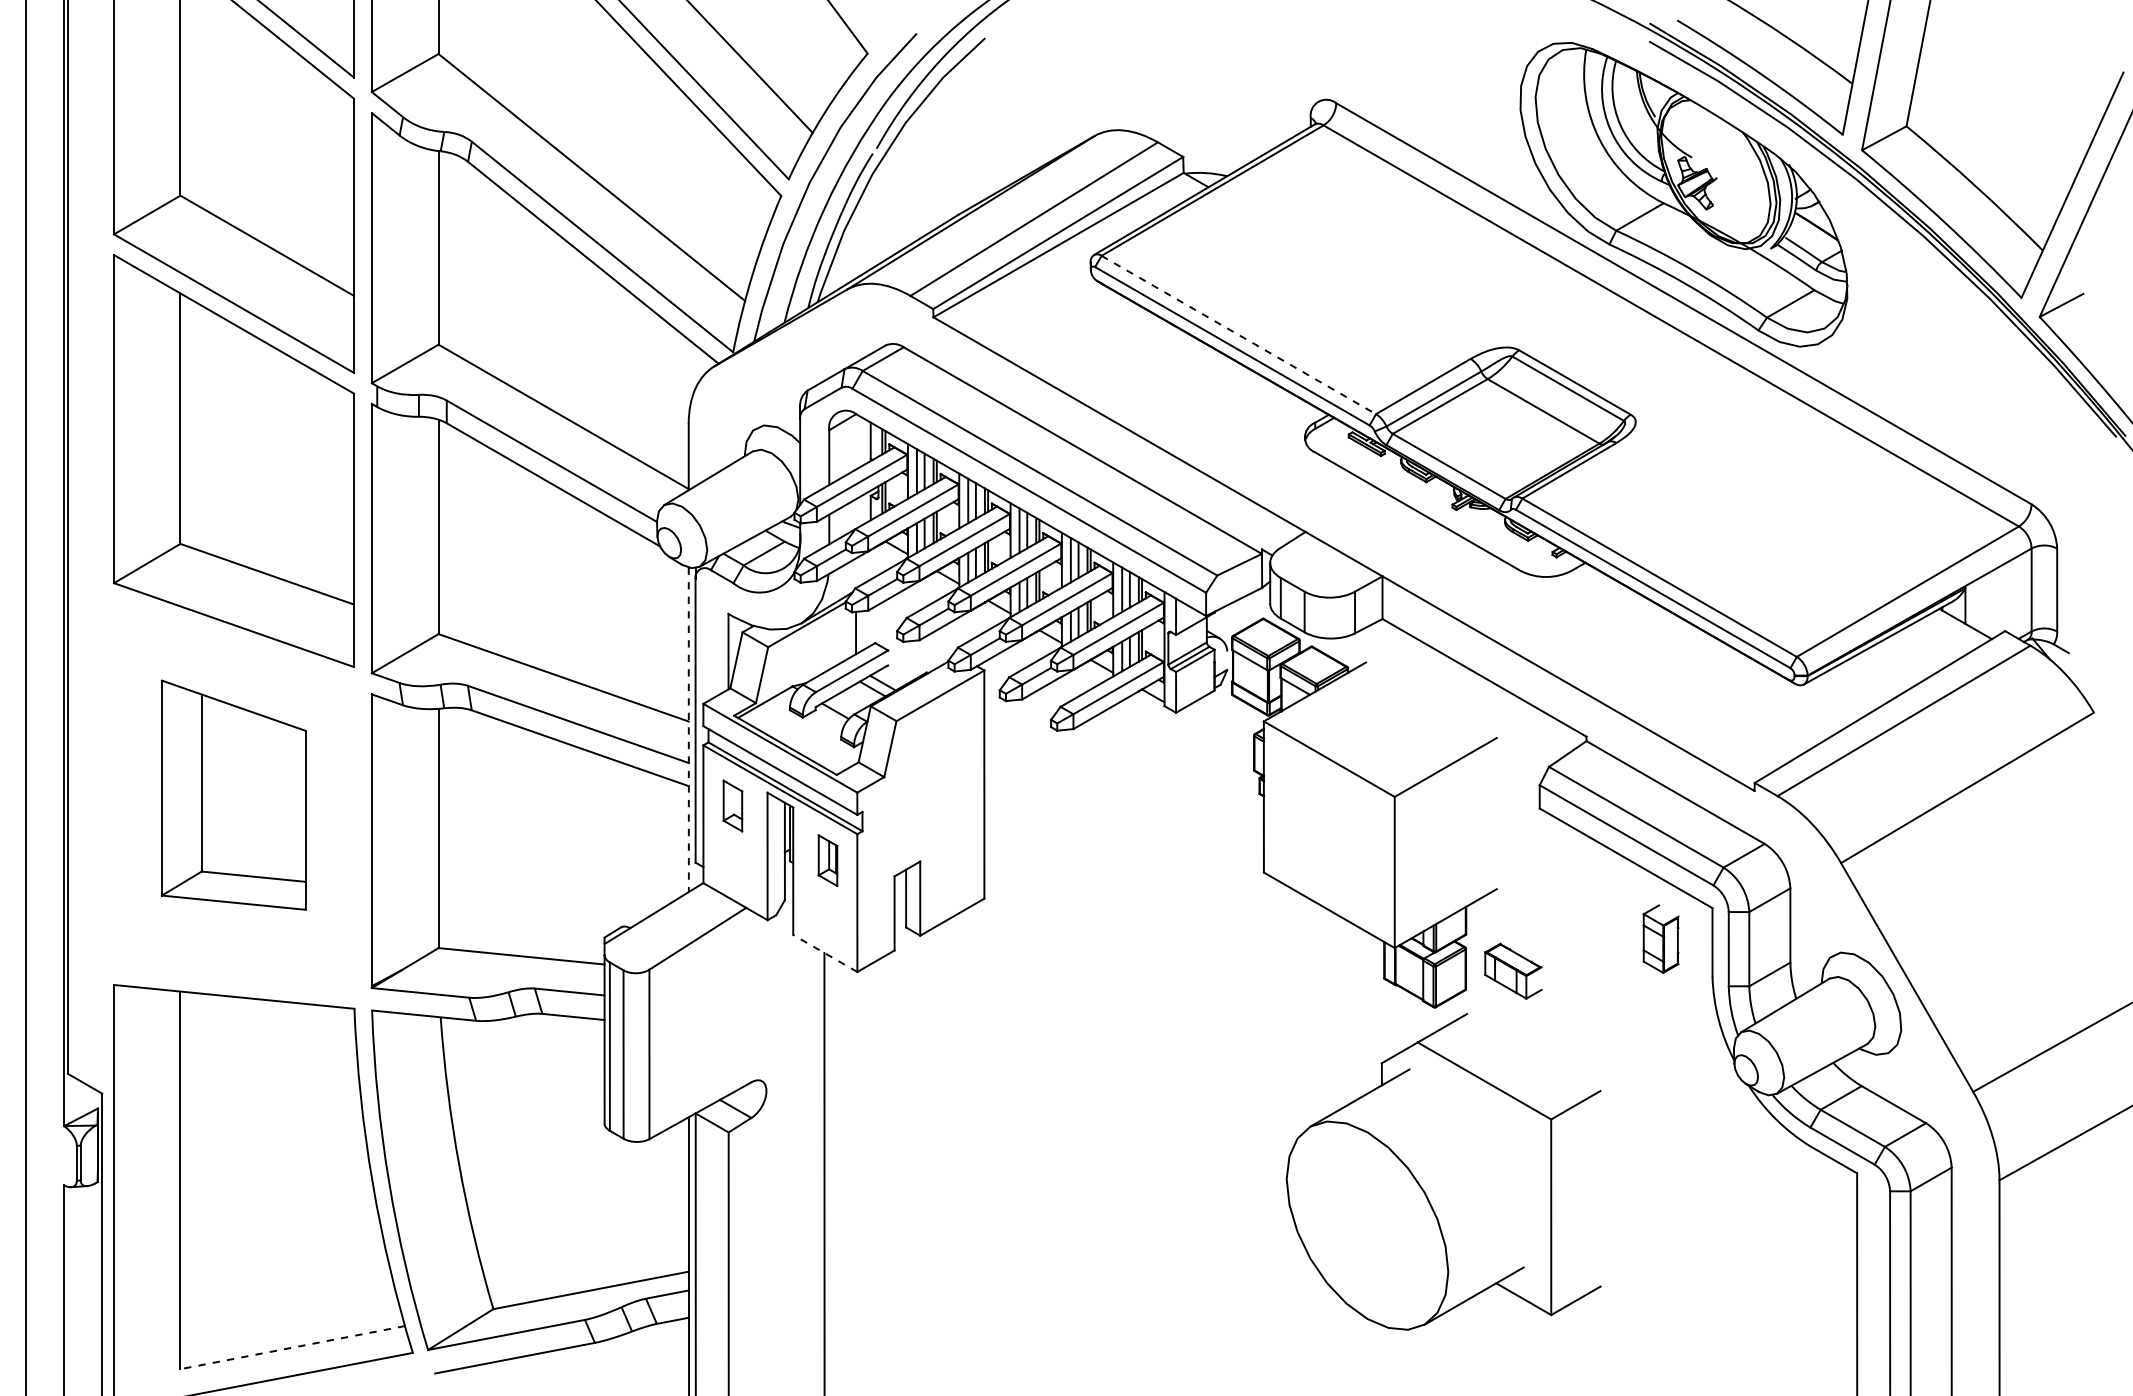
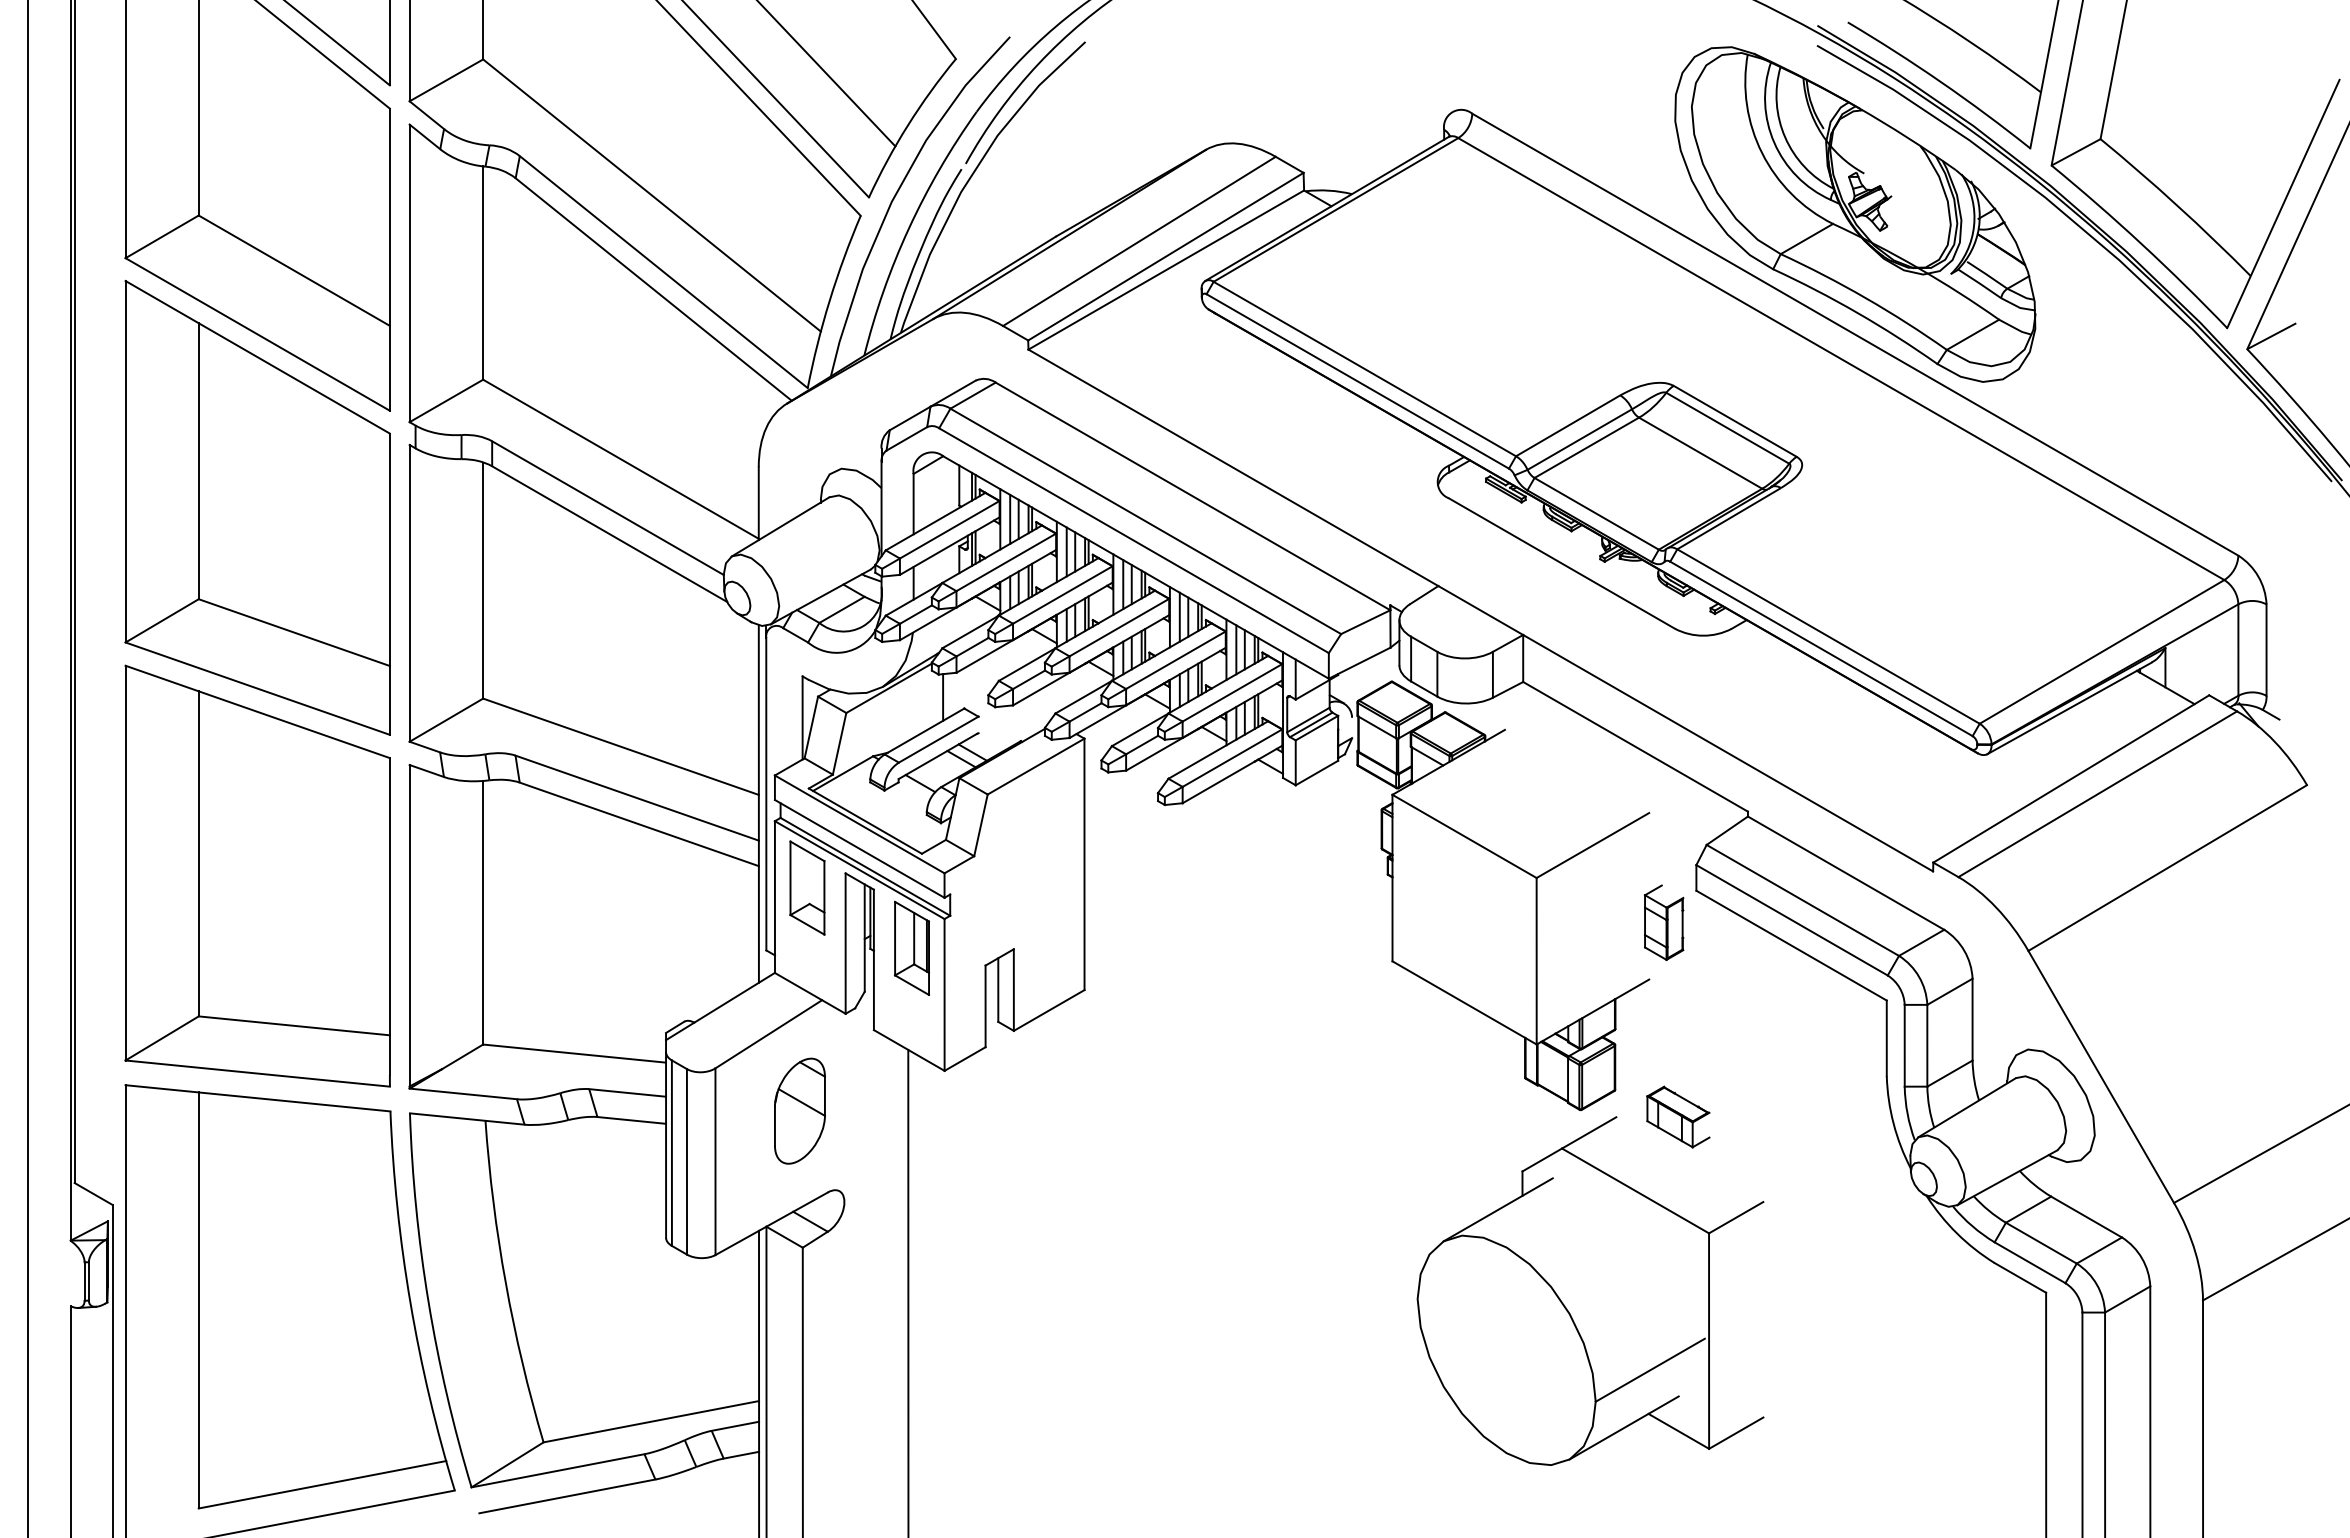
line: (1238, 335) -> (1364, 369), dashed -> solid
line: (688, 730) -> (758, 804), dashed -> solid
part: (233, 794) -> (257, 875), size x1.67
part: (732, 805) -> (807, 887), size x1.67
part: (828, 860) -> (912, 947), size x1.67
part: (1661, 938) -> (1664, 922), moved
line: (825, 953) -> (909, 1050), dashed -> solid
part: (1513, 970) -> (1678, 1116), moved
part: (725, 1007) -> (799, 1110), added
line: (1497, 1243) -> (1649, 1369), added
line: (292, 1347) -> (322, 1484), dashed -> solid

